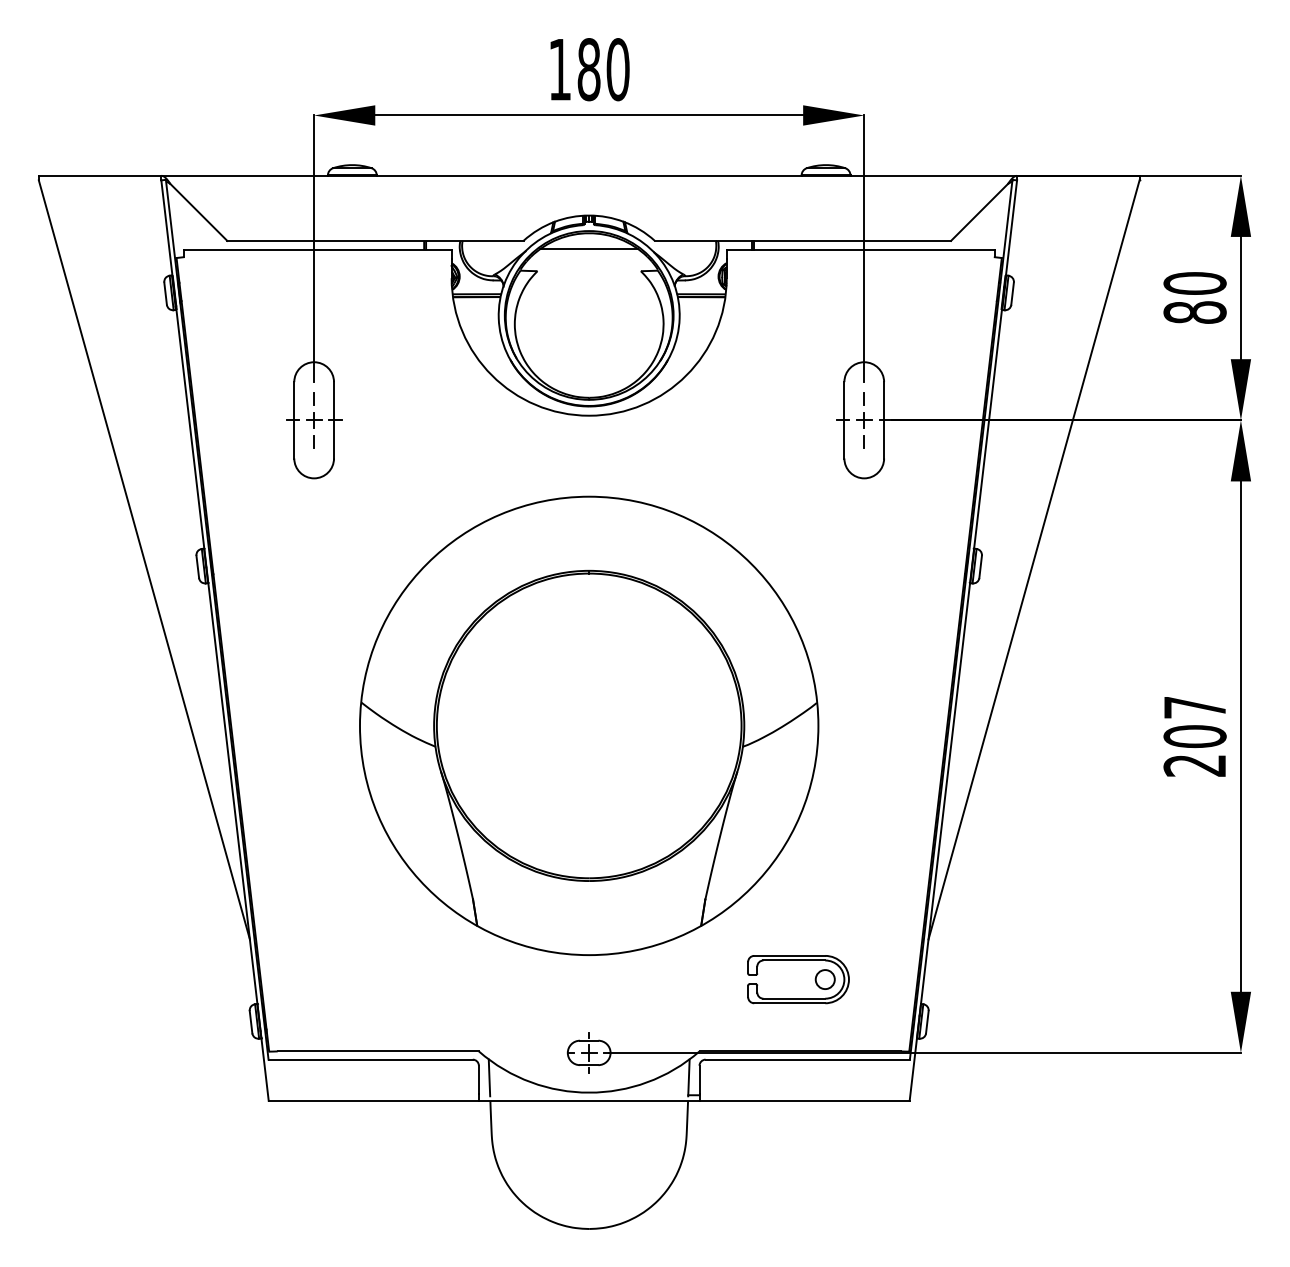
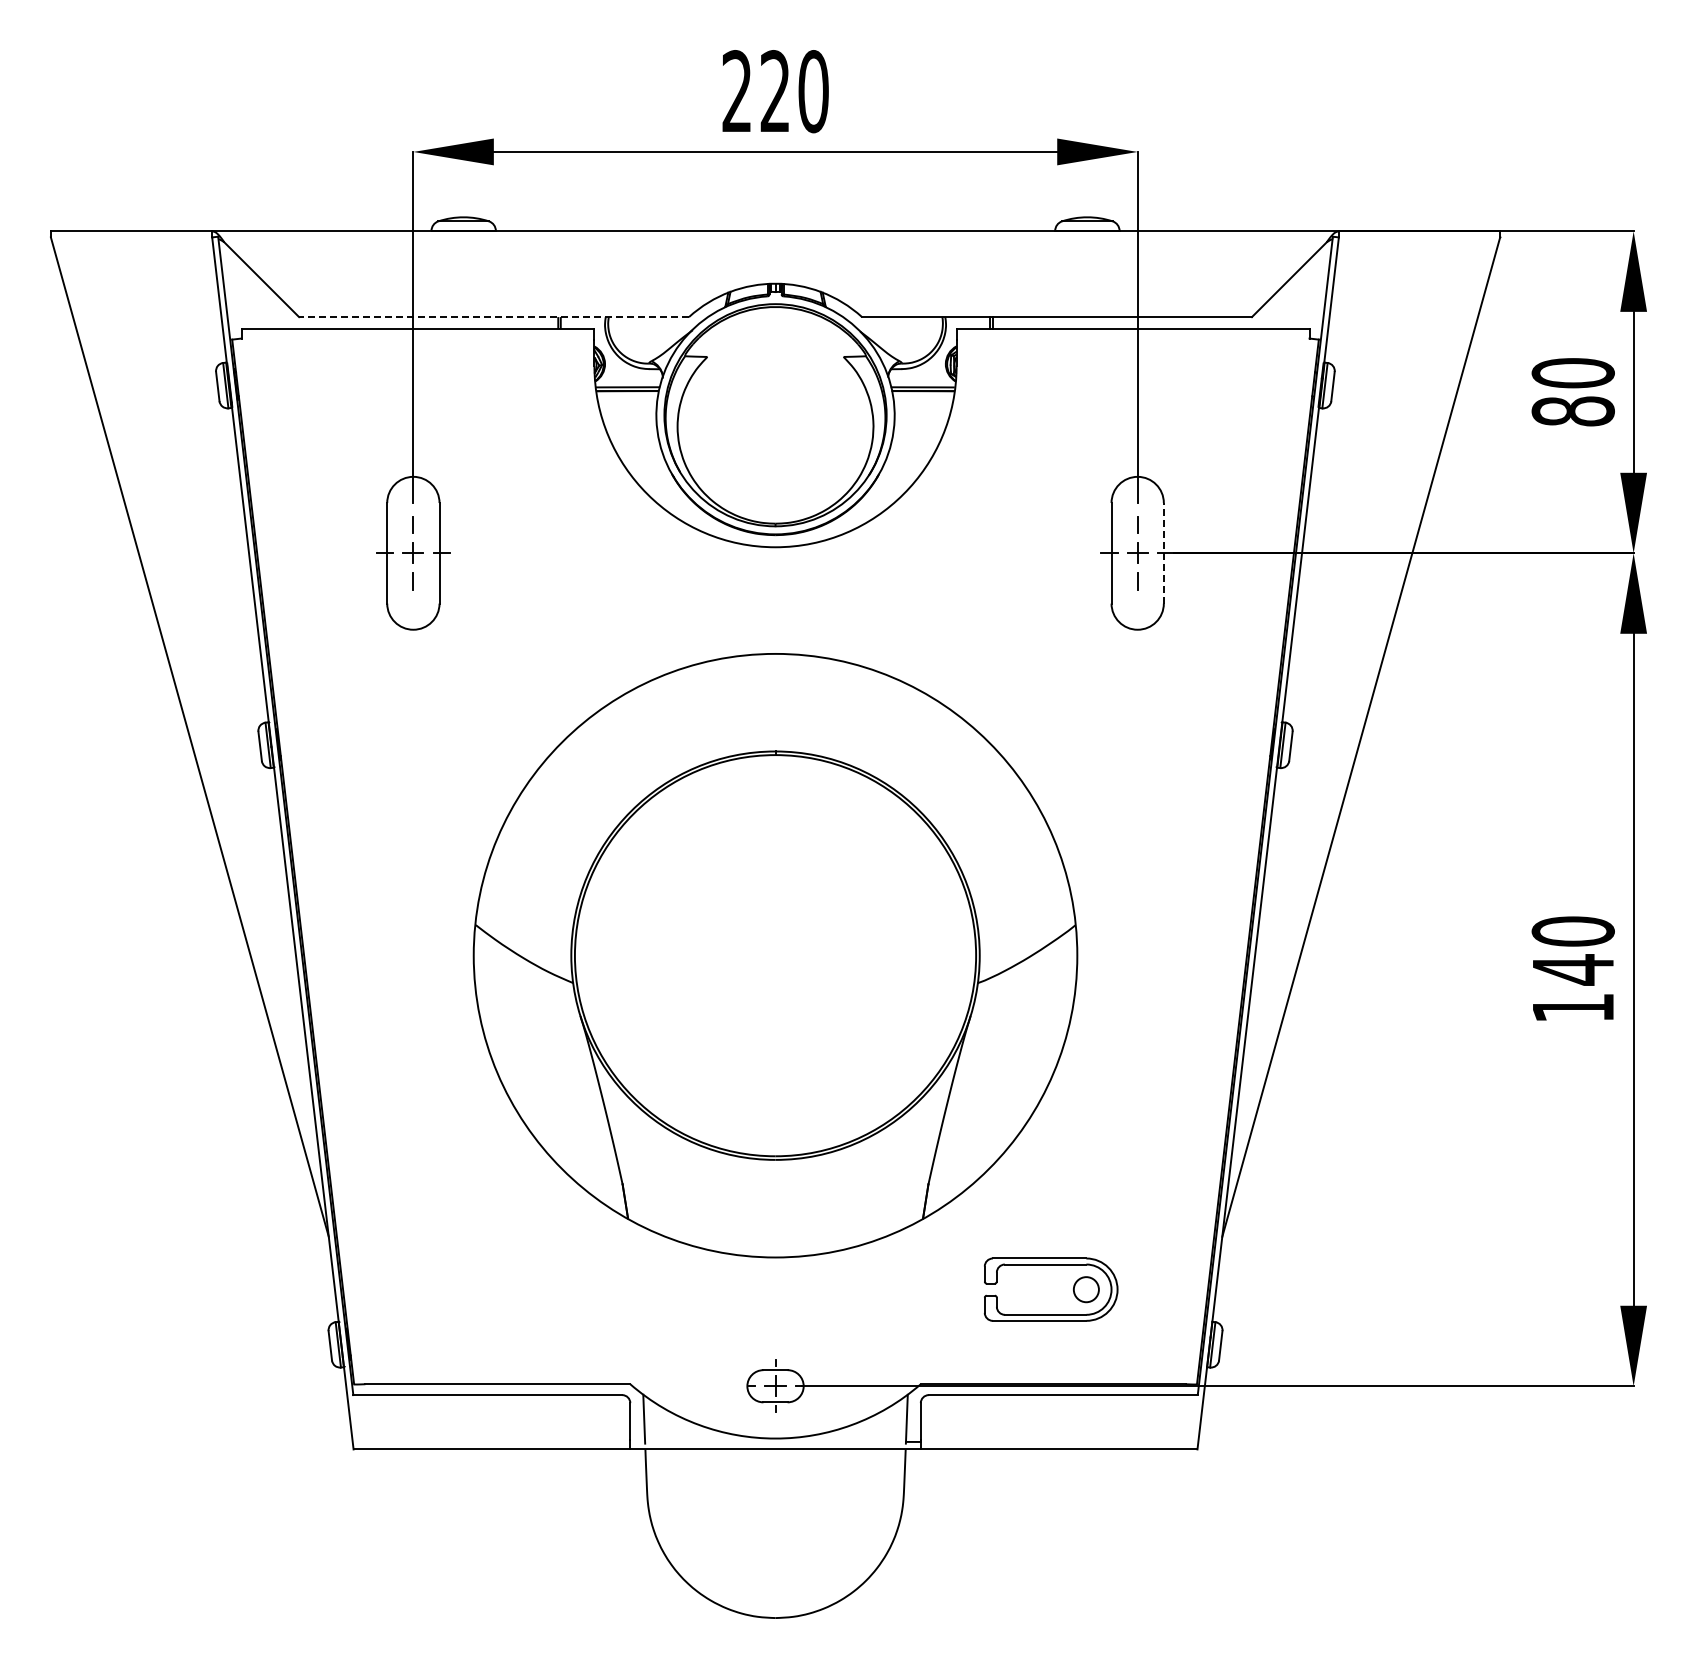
text: (574, 69) -> (756, 91), 180 -> 220
line: (375, 241) -> (494, 317), solid -> dashed
line: (589, 248) -> (775, 327), removed
line: (883, 419) -> (1163, 552), solid -> dashed
text: (1194, 736) -> (1572, 969), 207 -> 140

